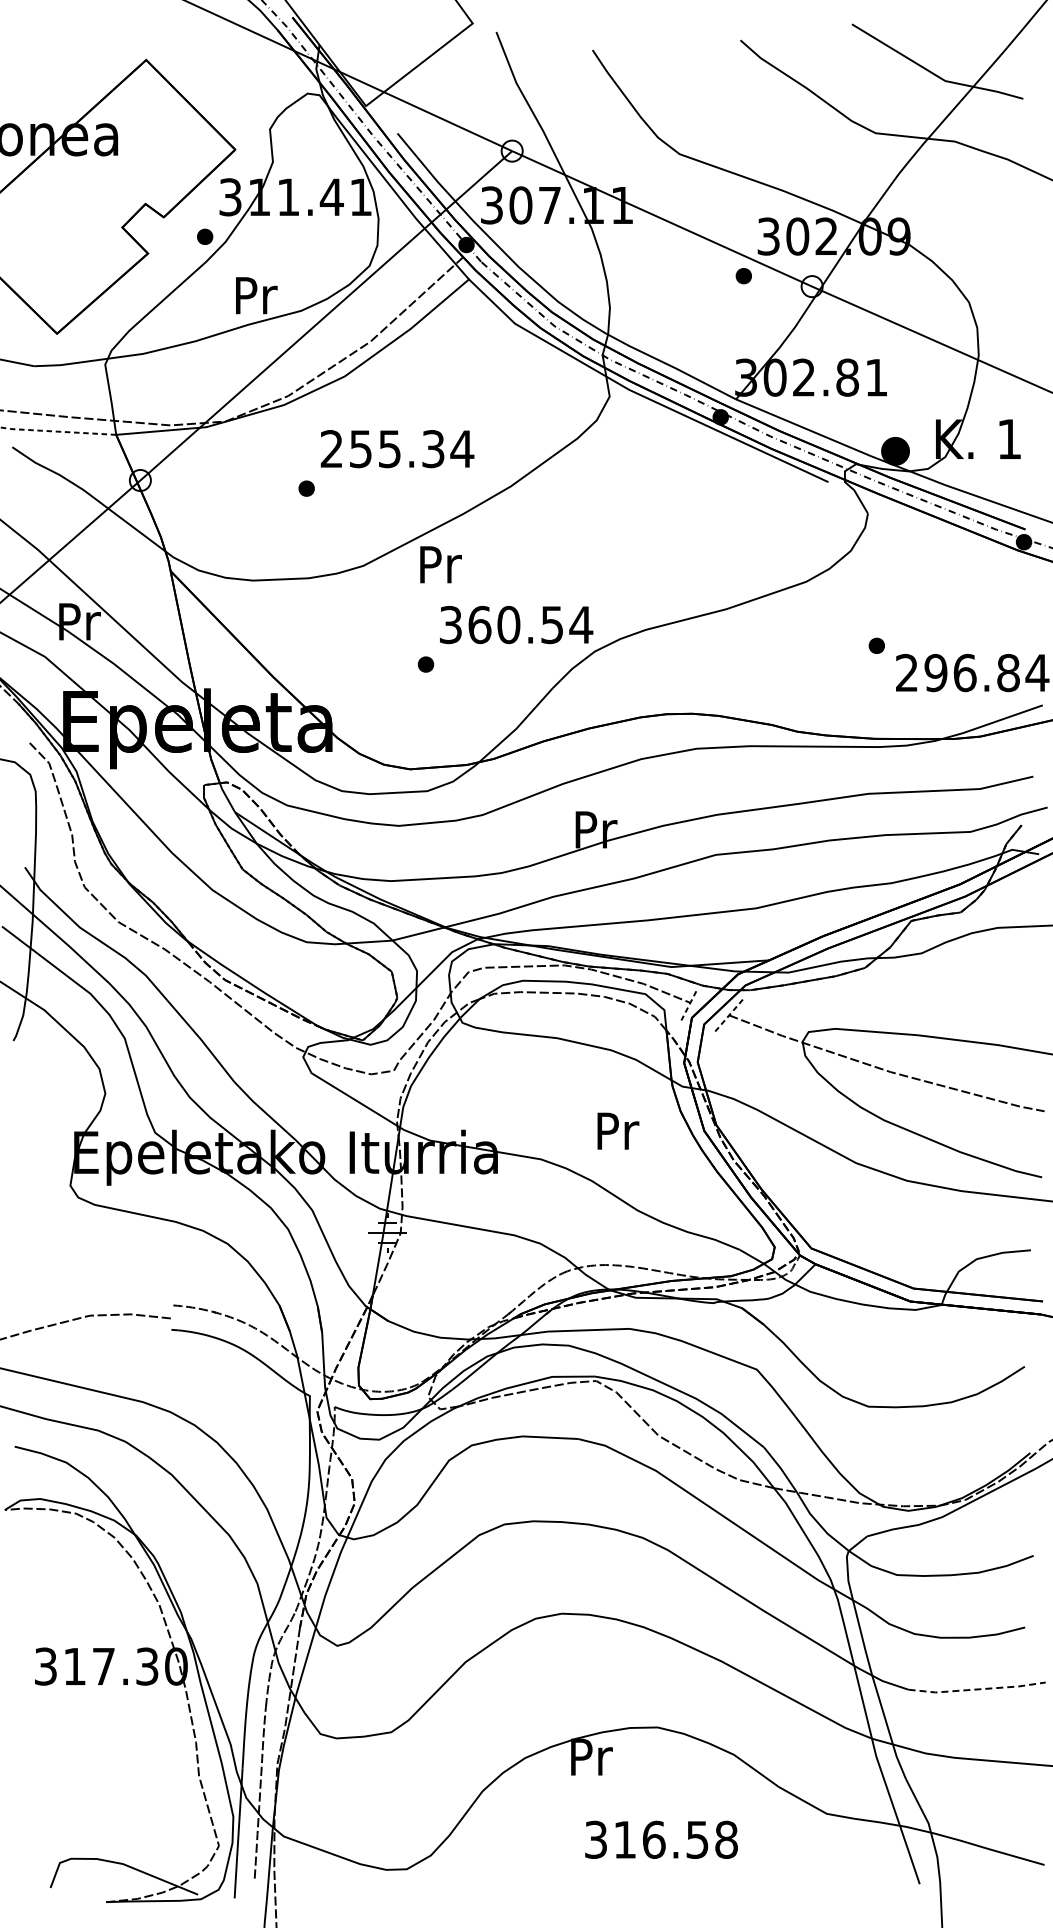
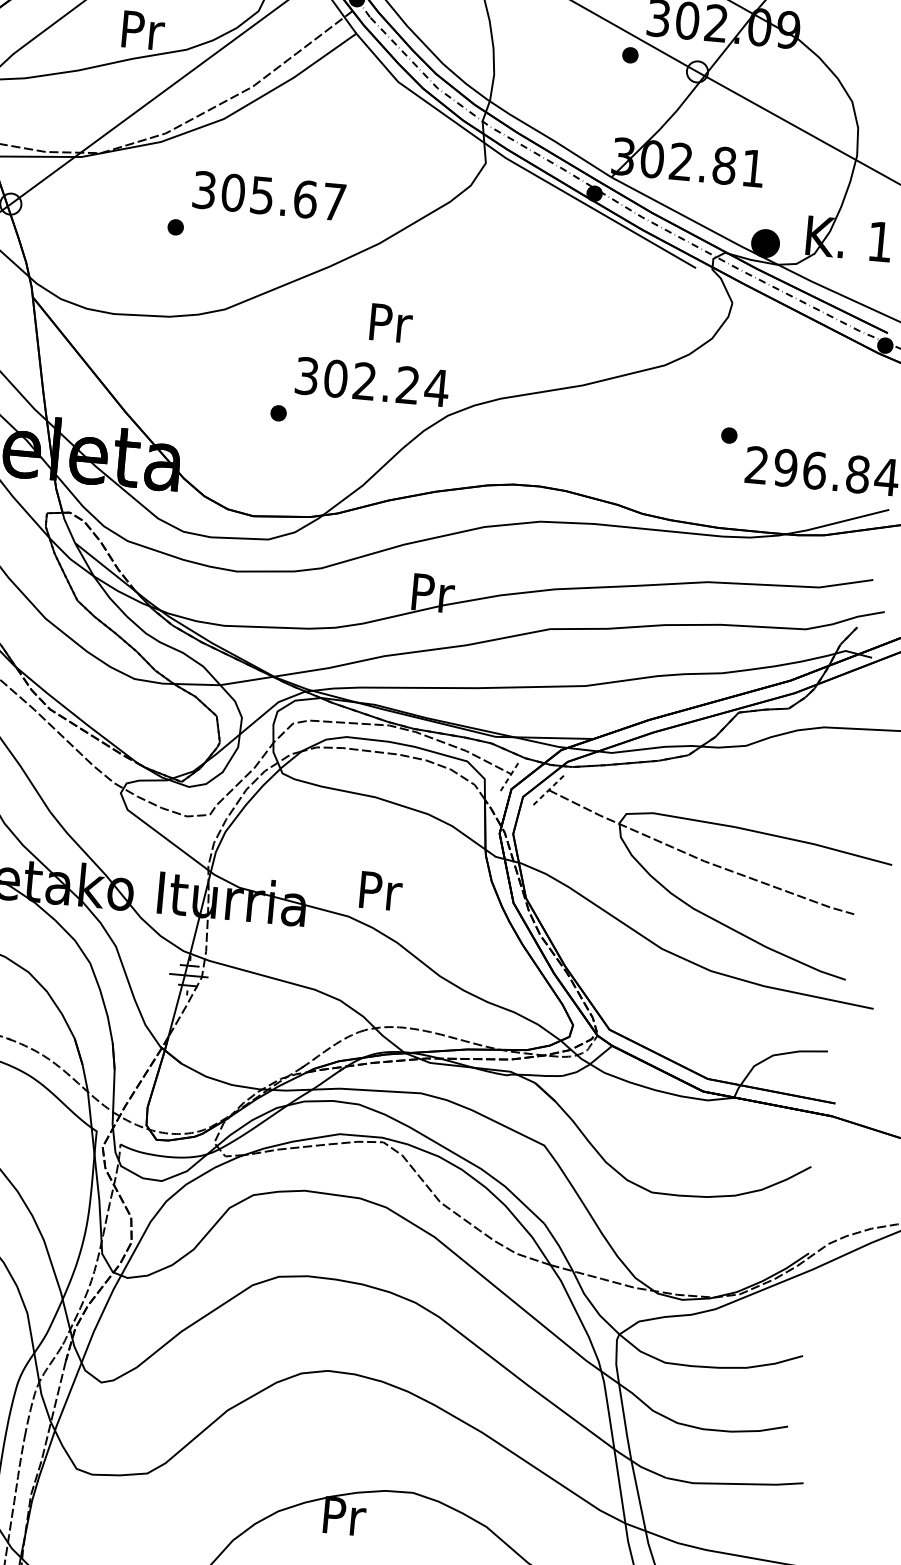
text: (397, 449) -> (269, 196), 255.34 -> 305.67
text: (440, 564) -> (390, 323), moved
text: (515, 624) -> (371, 381), 360.54 -> 302.24
text: (618, 1130) -> (381, 890), moved
line: (977, 1689) -> (734, 1484), dashed -> solid

